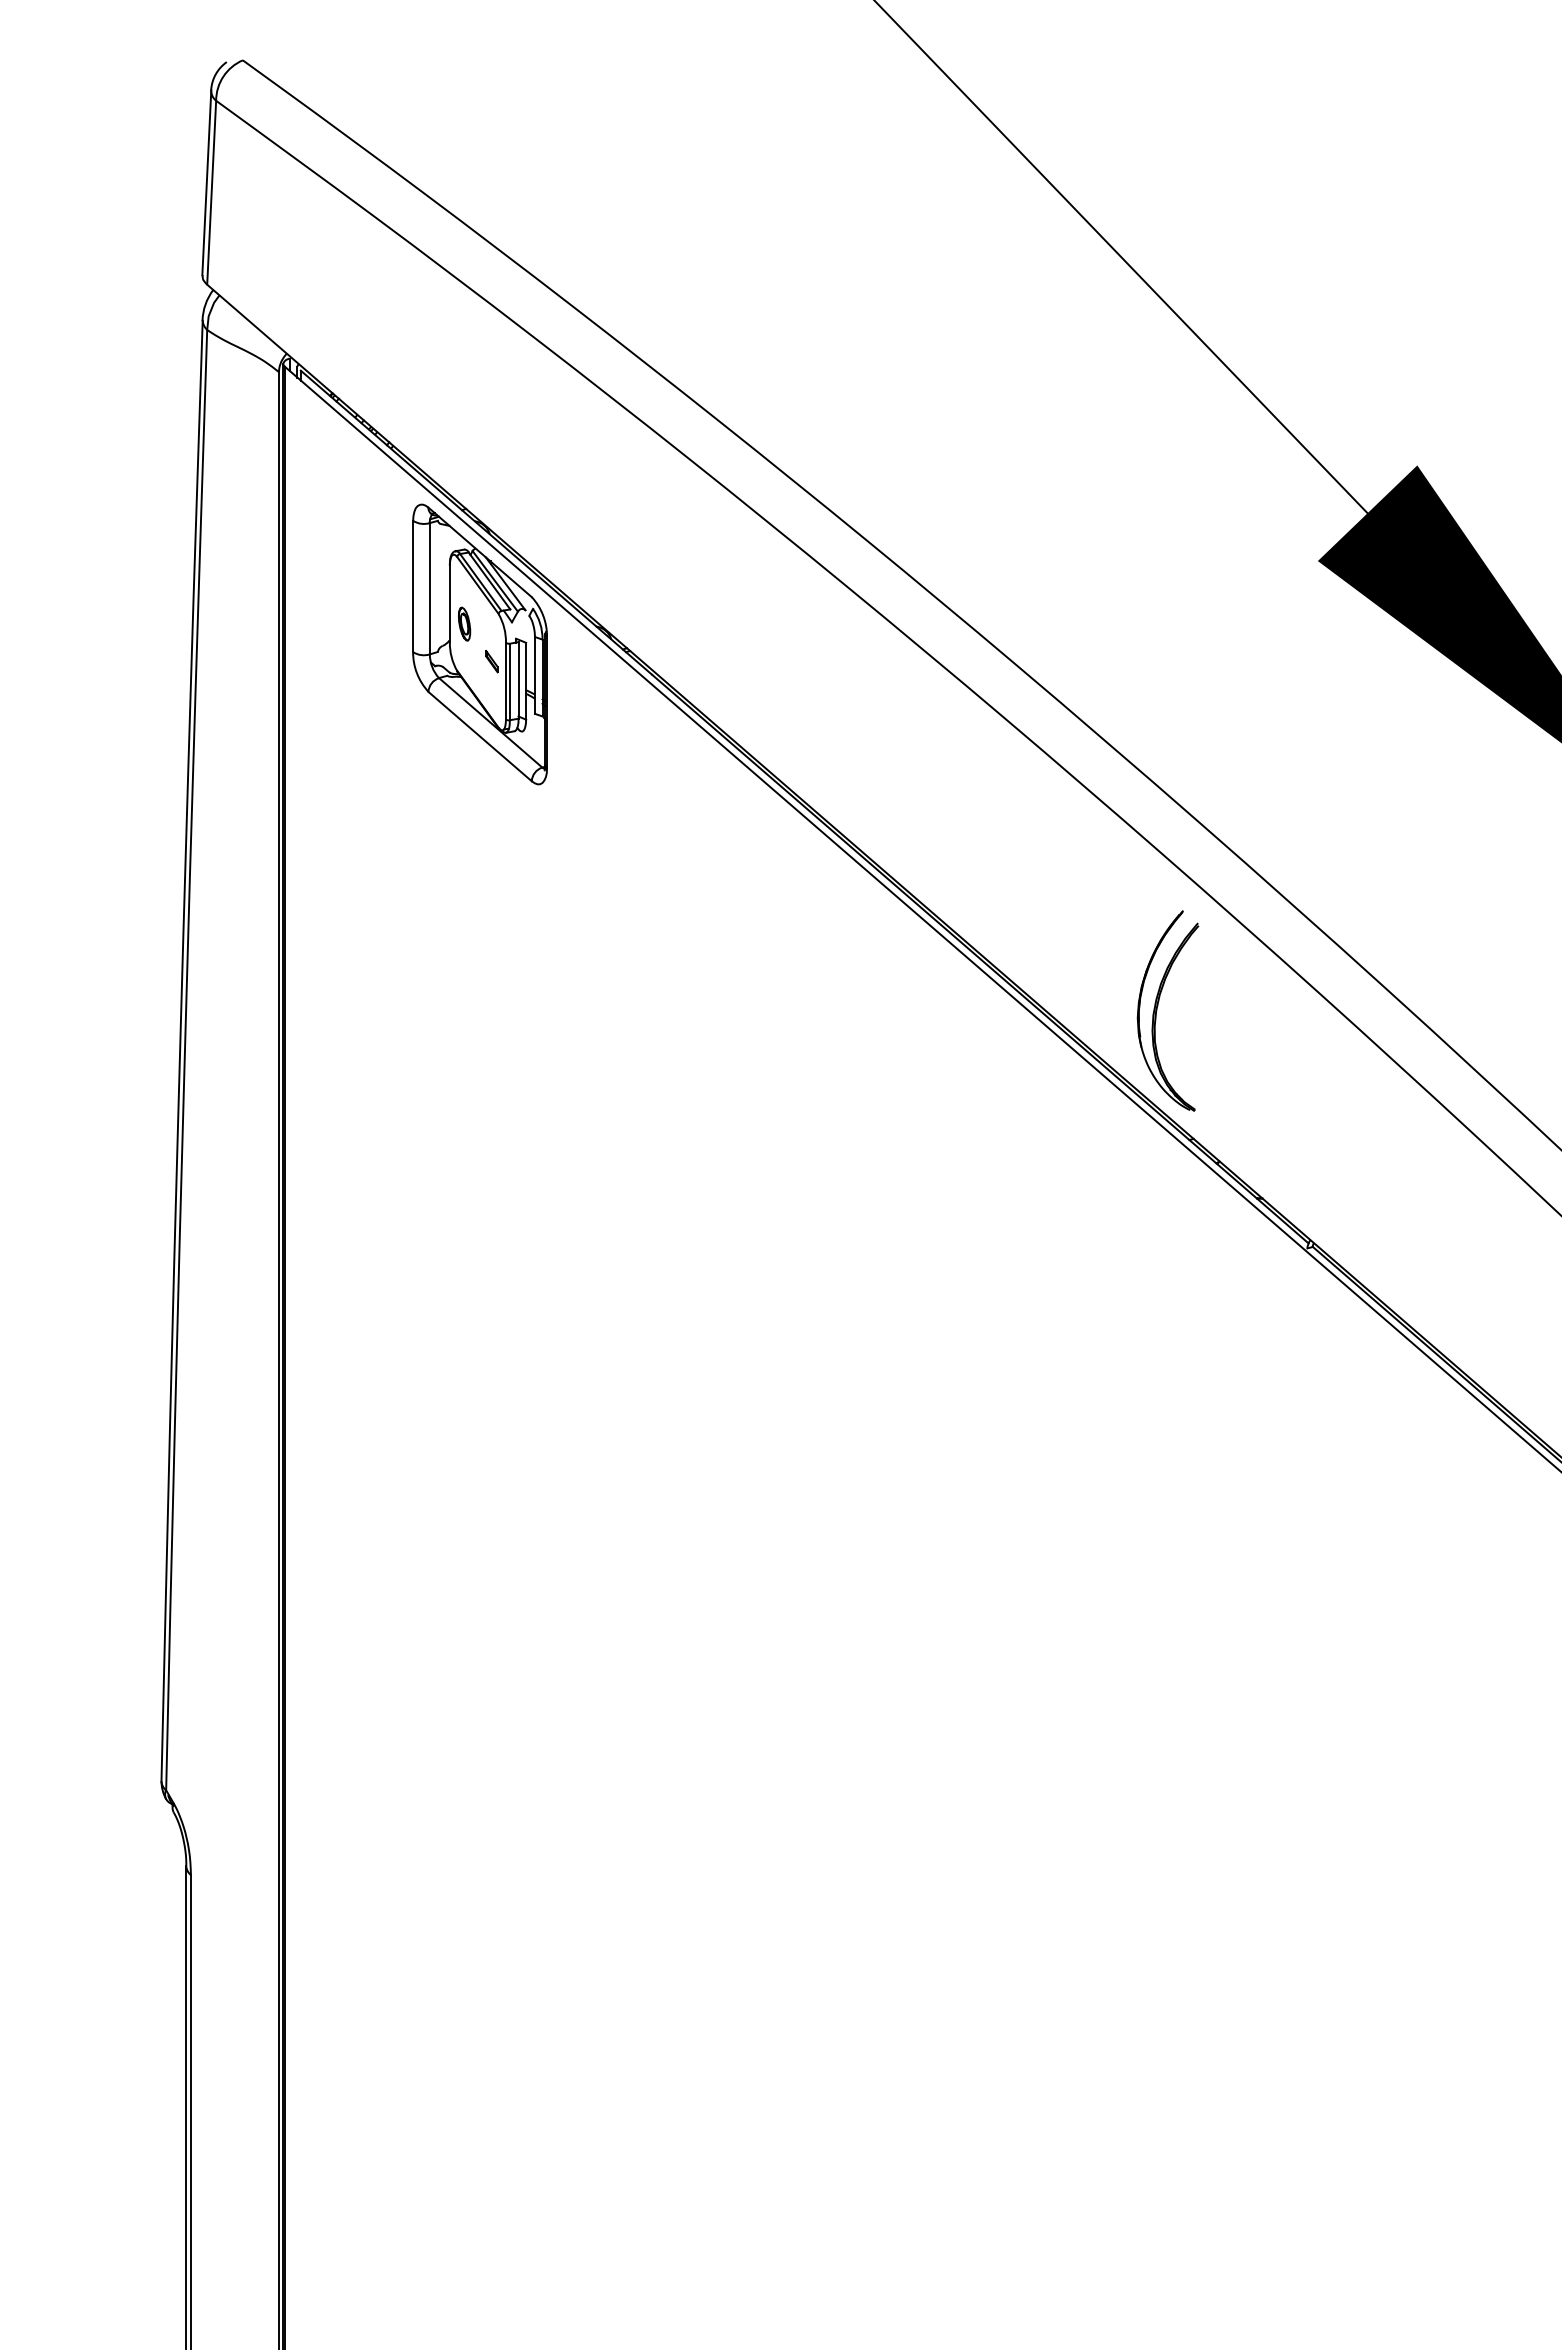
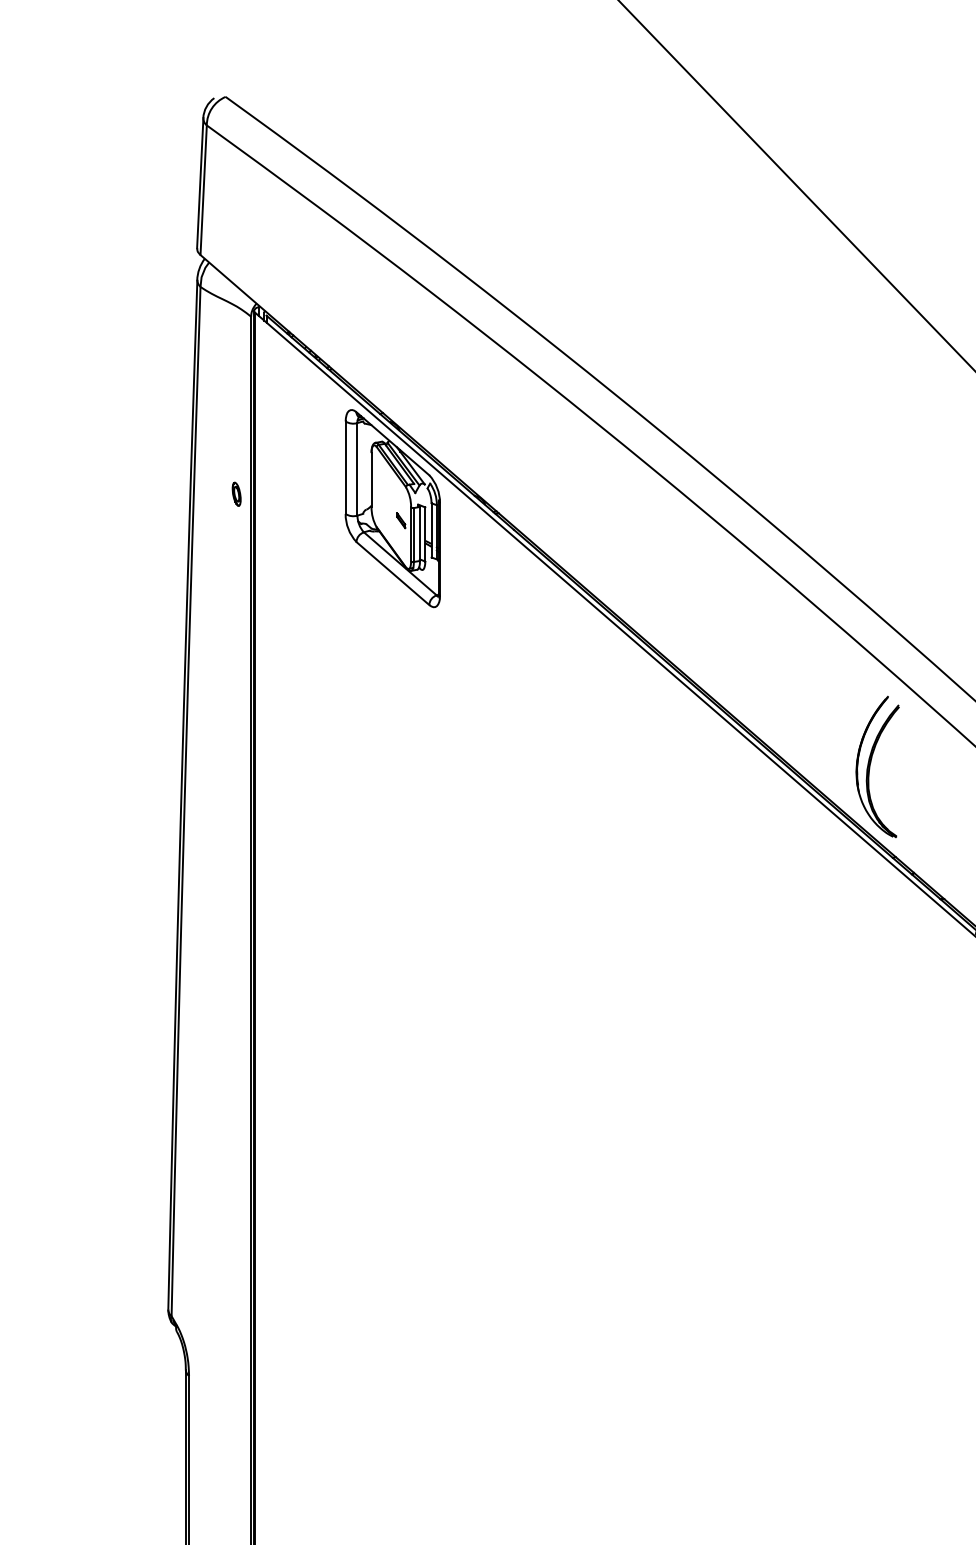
part: (464, 623) -> (236, 493), moved

